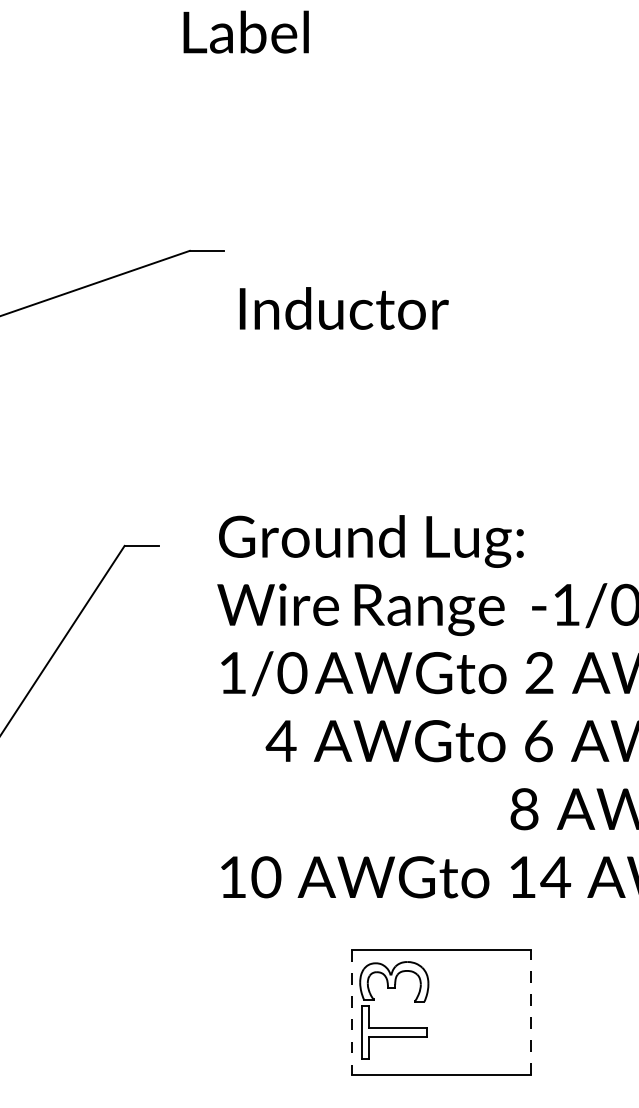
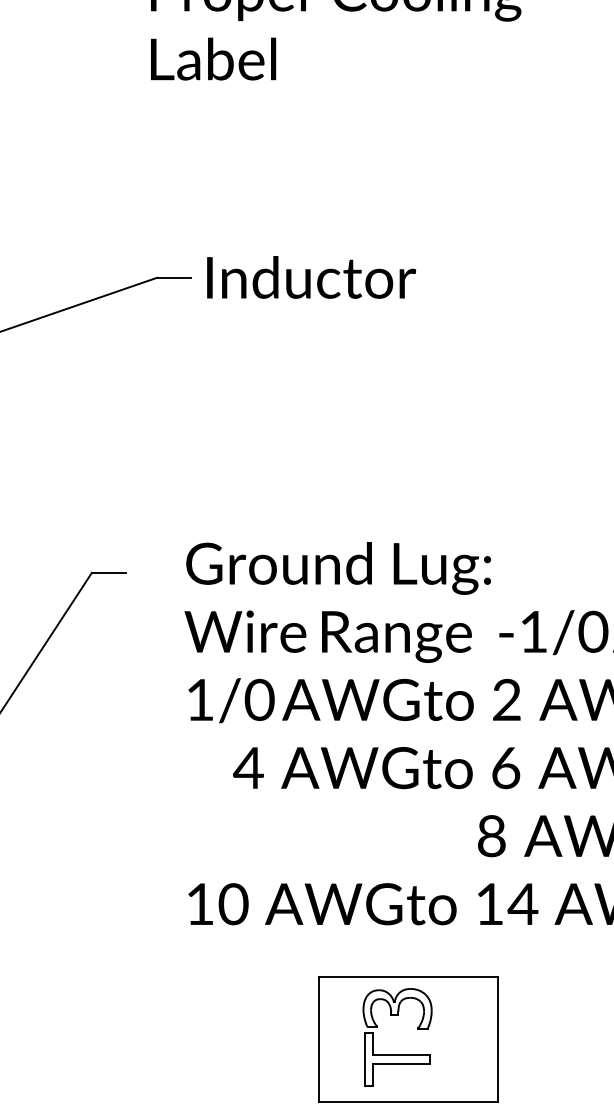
text: (343, 308) -> (310, 277), moved
line: (530, 1011) -> (497, 1038), dashed -> solid
line: (352, 1012) -> (319, 1039), dashed -> solid
part: (394, 1027) -> (397, 1054), moved

